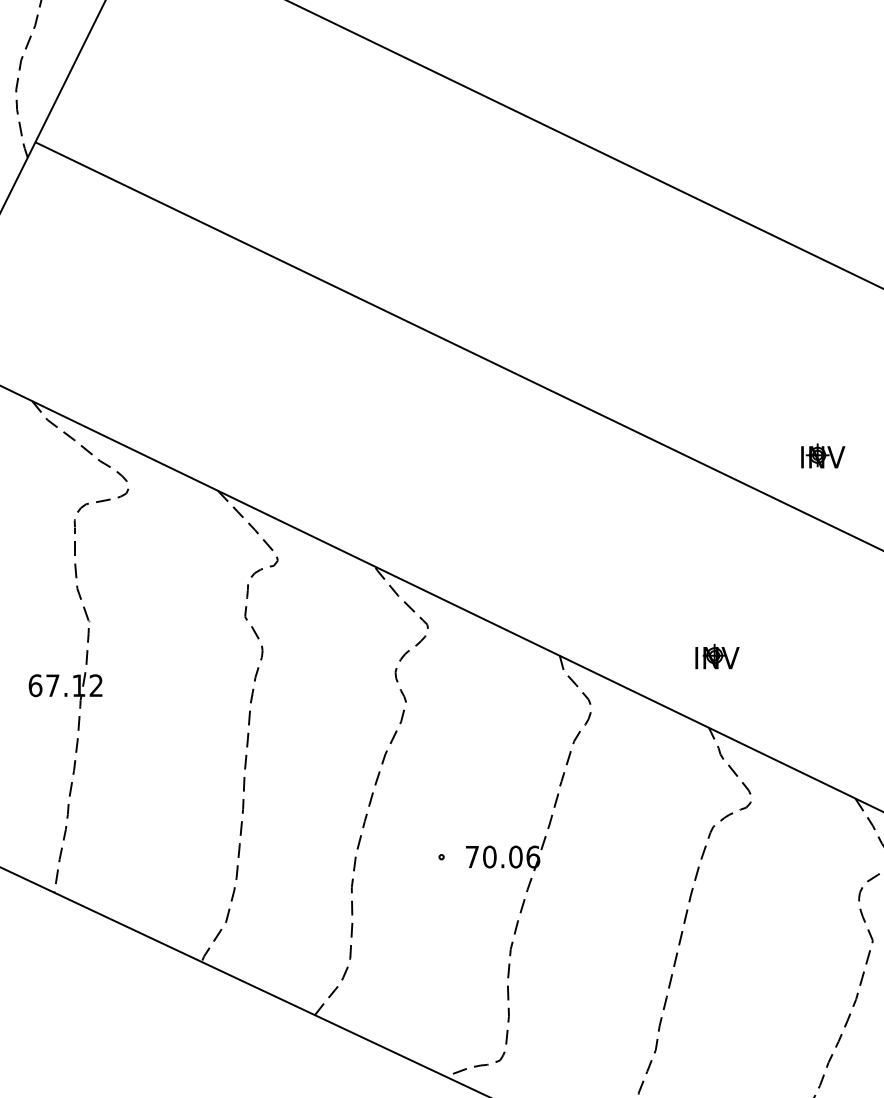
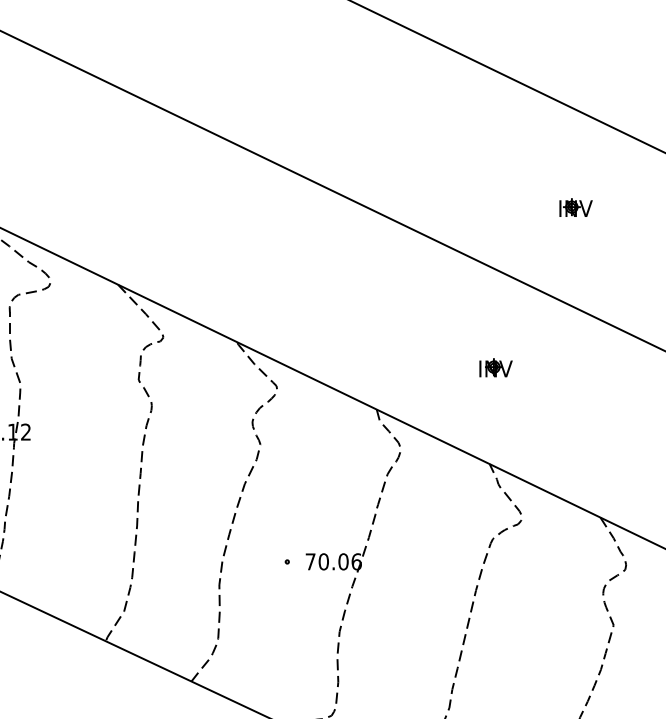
part: (823, 455) -> (576, 207), moved
part: (717, 656) -> (496, 367), moved

